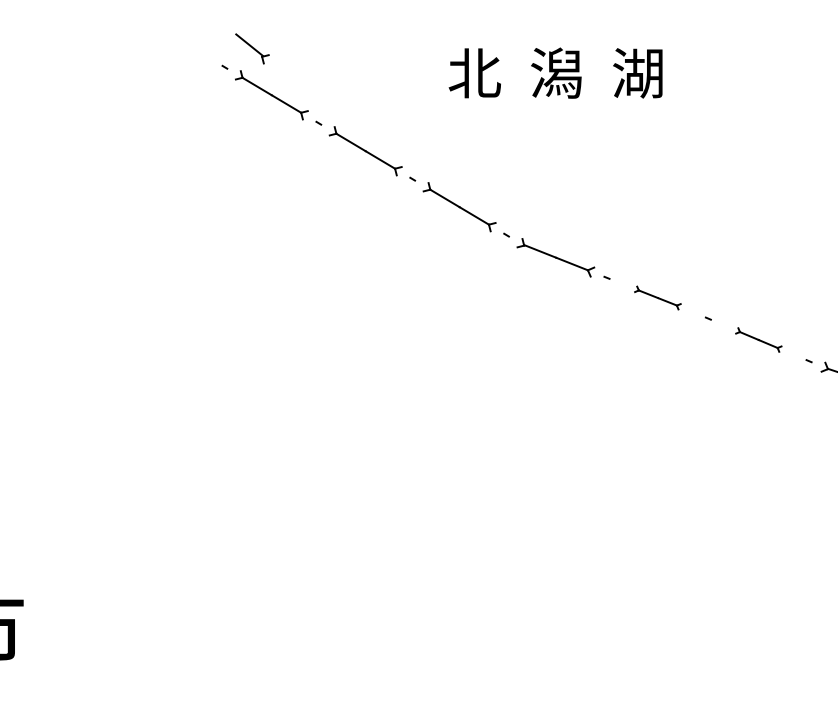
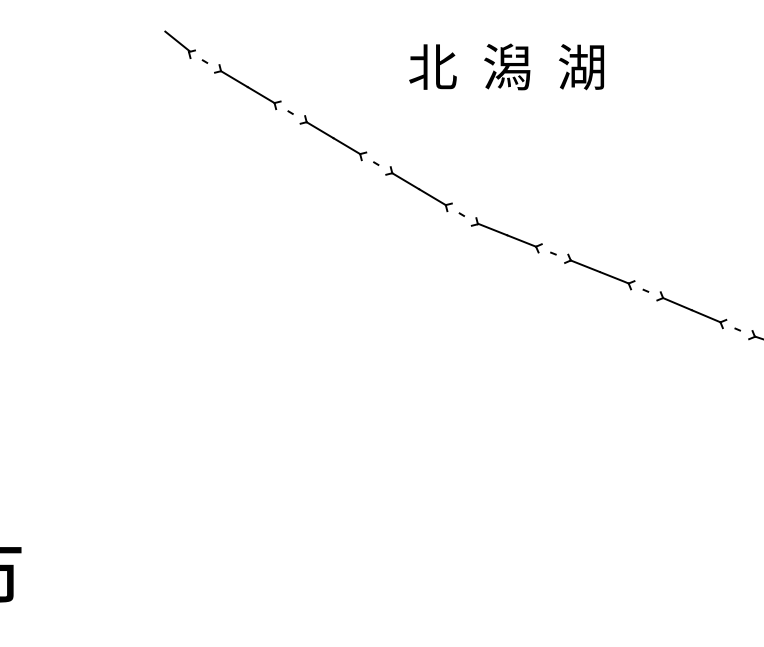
part: (251, 48) -> (179, 44), moved
part: (657, 297) -> (599, 271), size x1.67
part: (758, 340) -> (691, 310), size x1.67

